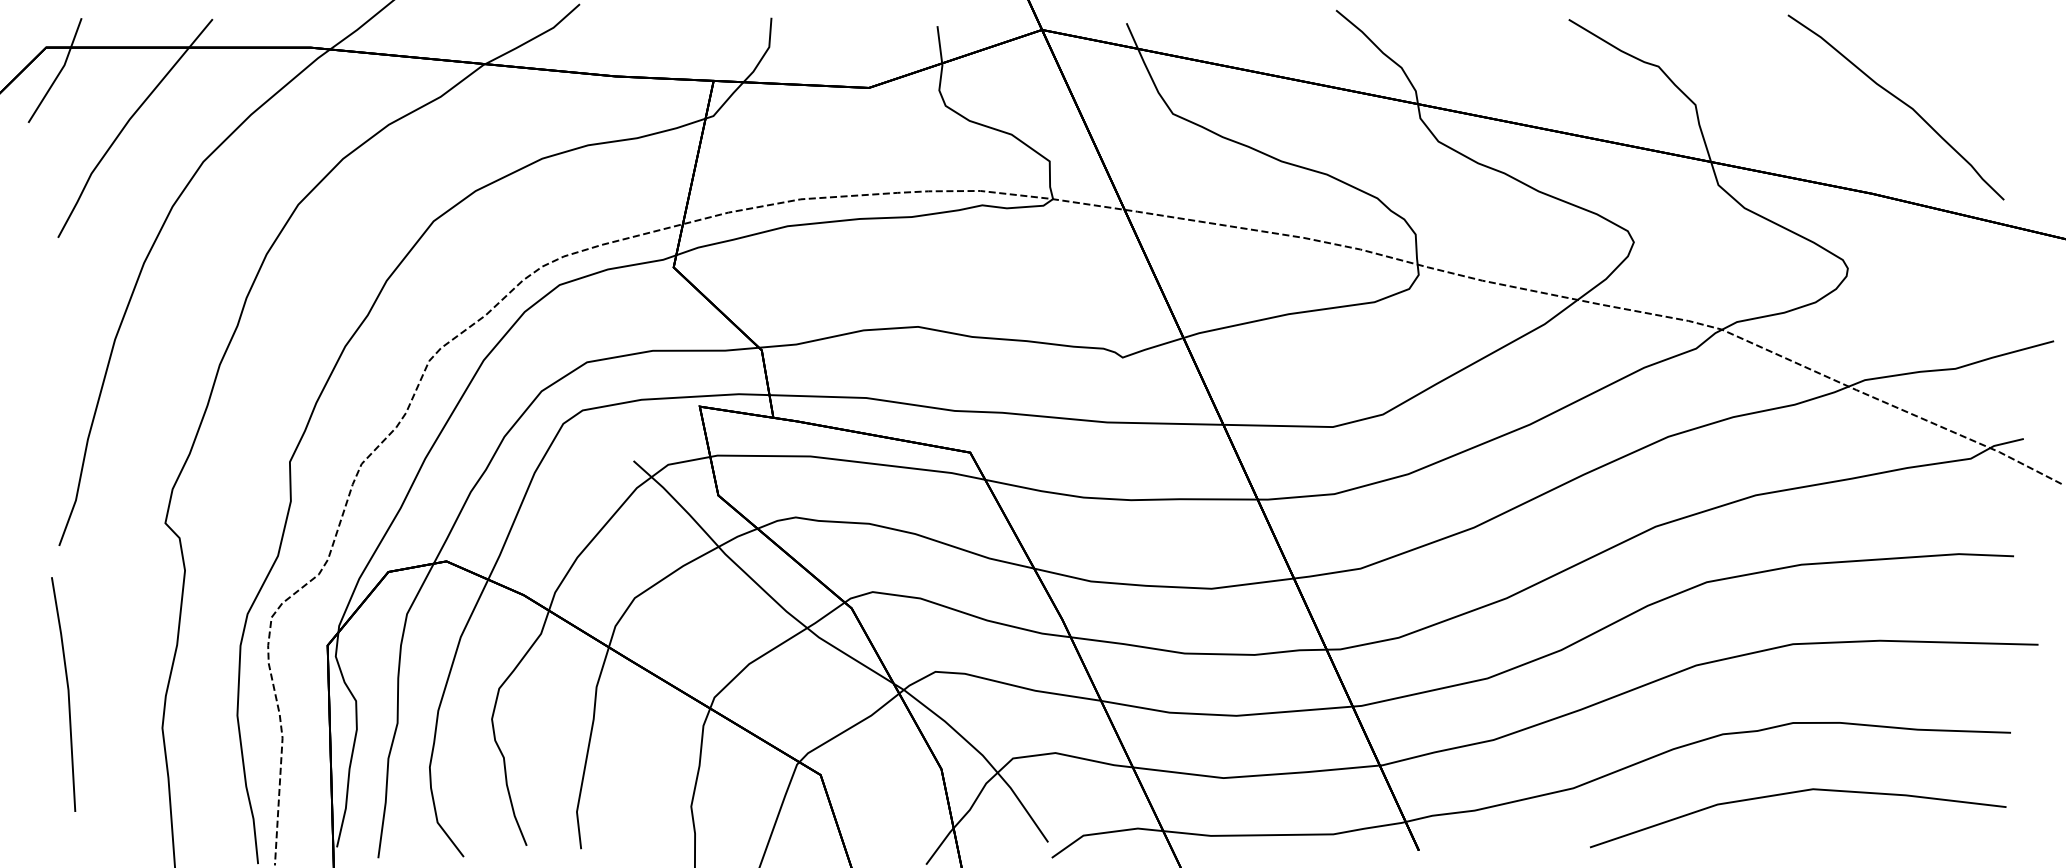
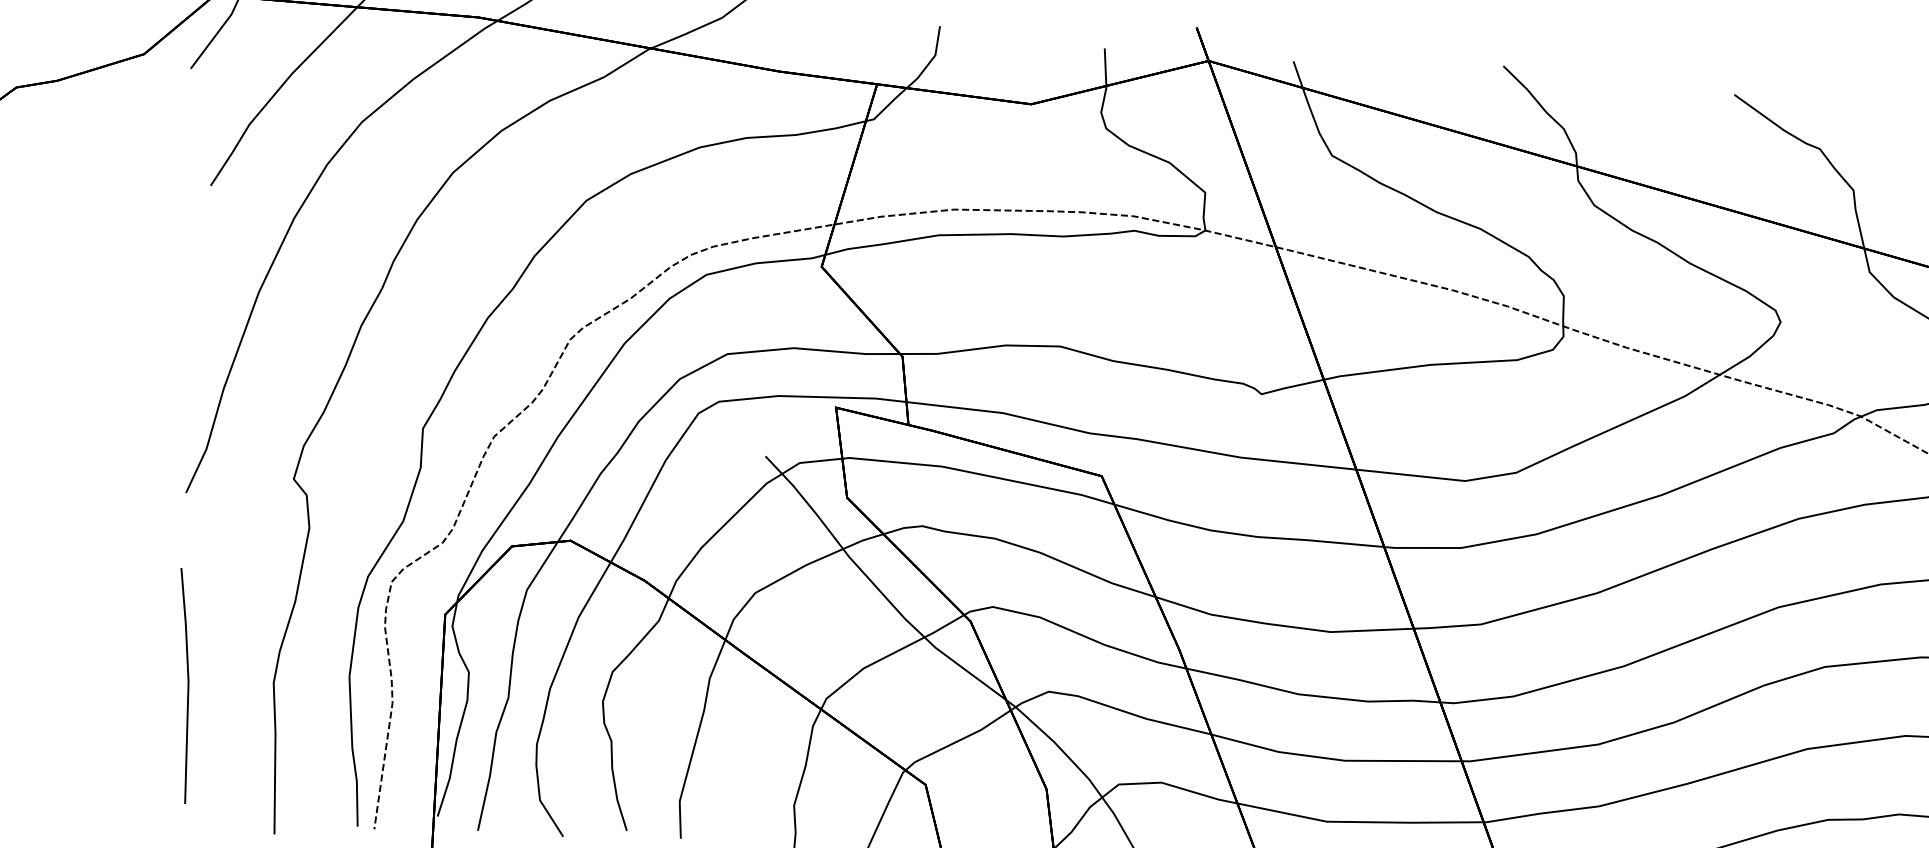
line: (67, 694) -> (187, 686), moved

